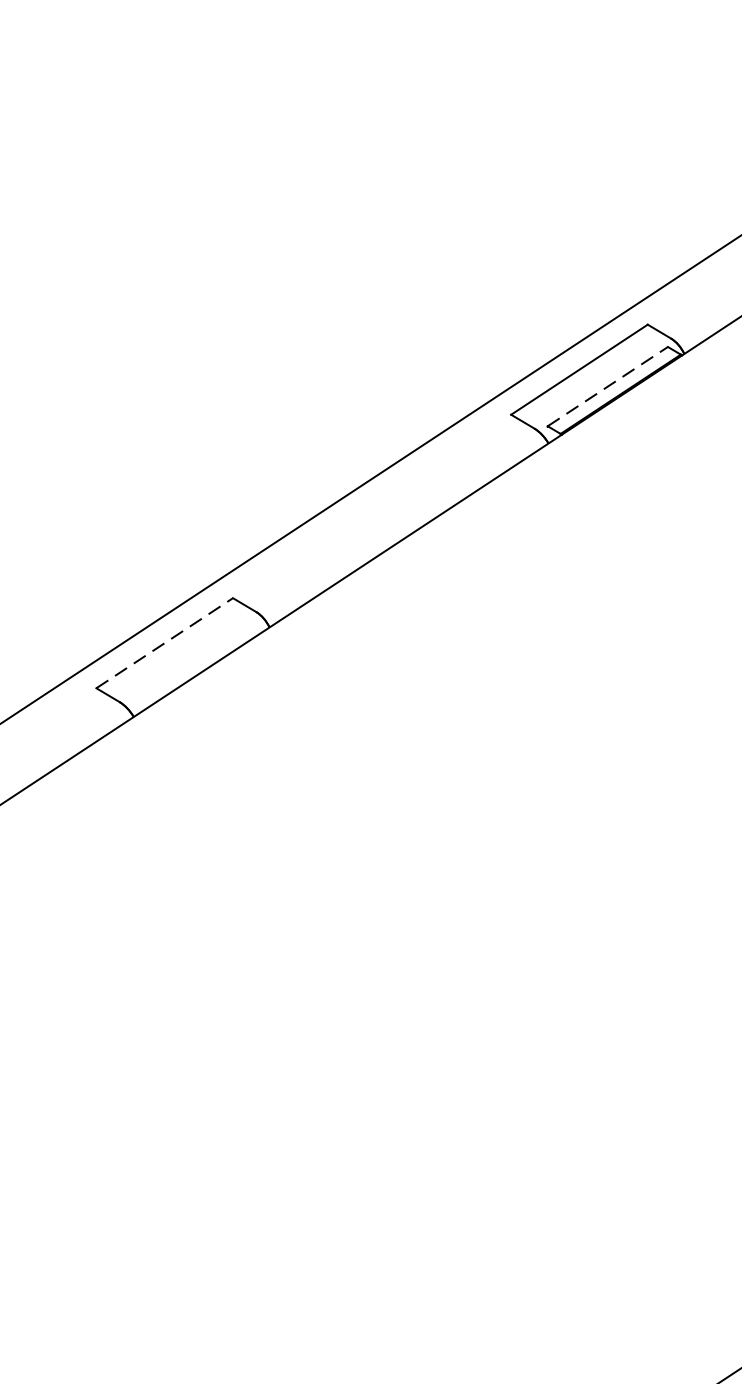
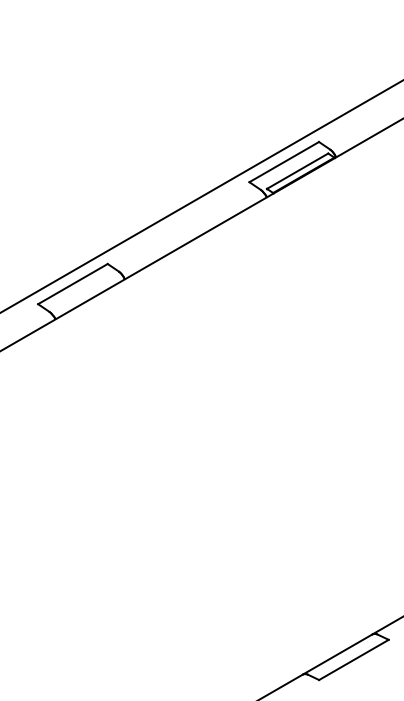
line: (609, 385) -> (298, 170), dashed -> solid
line: (165, 641) -> (73, 283), dashed -> solid

